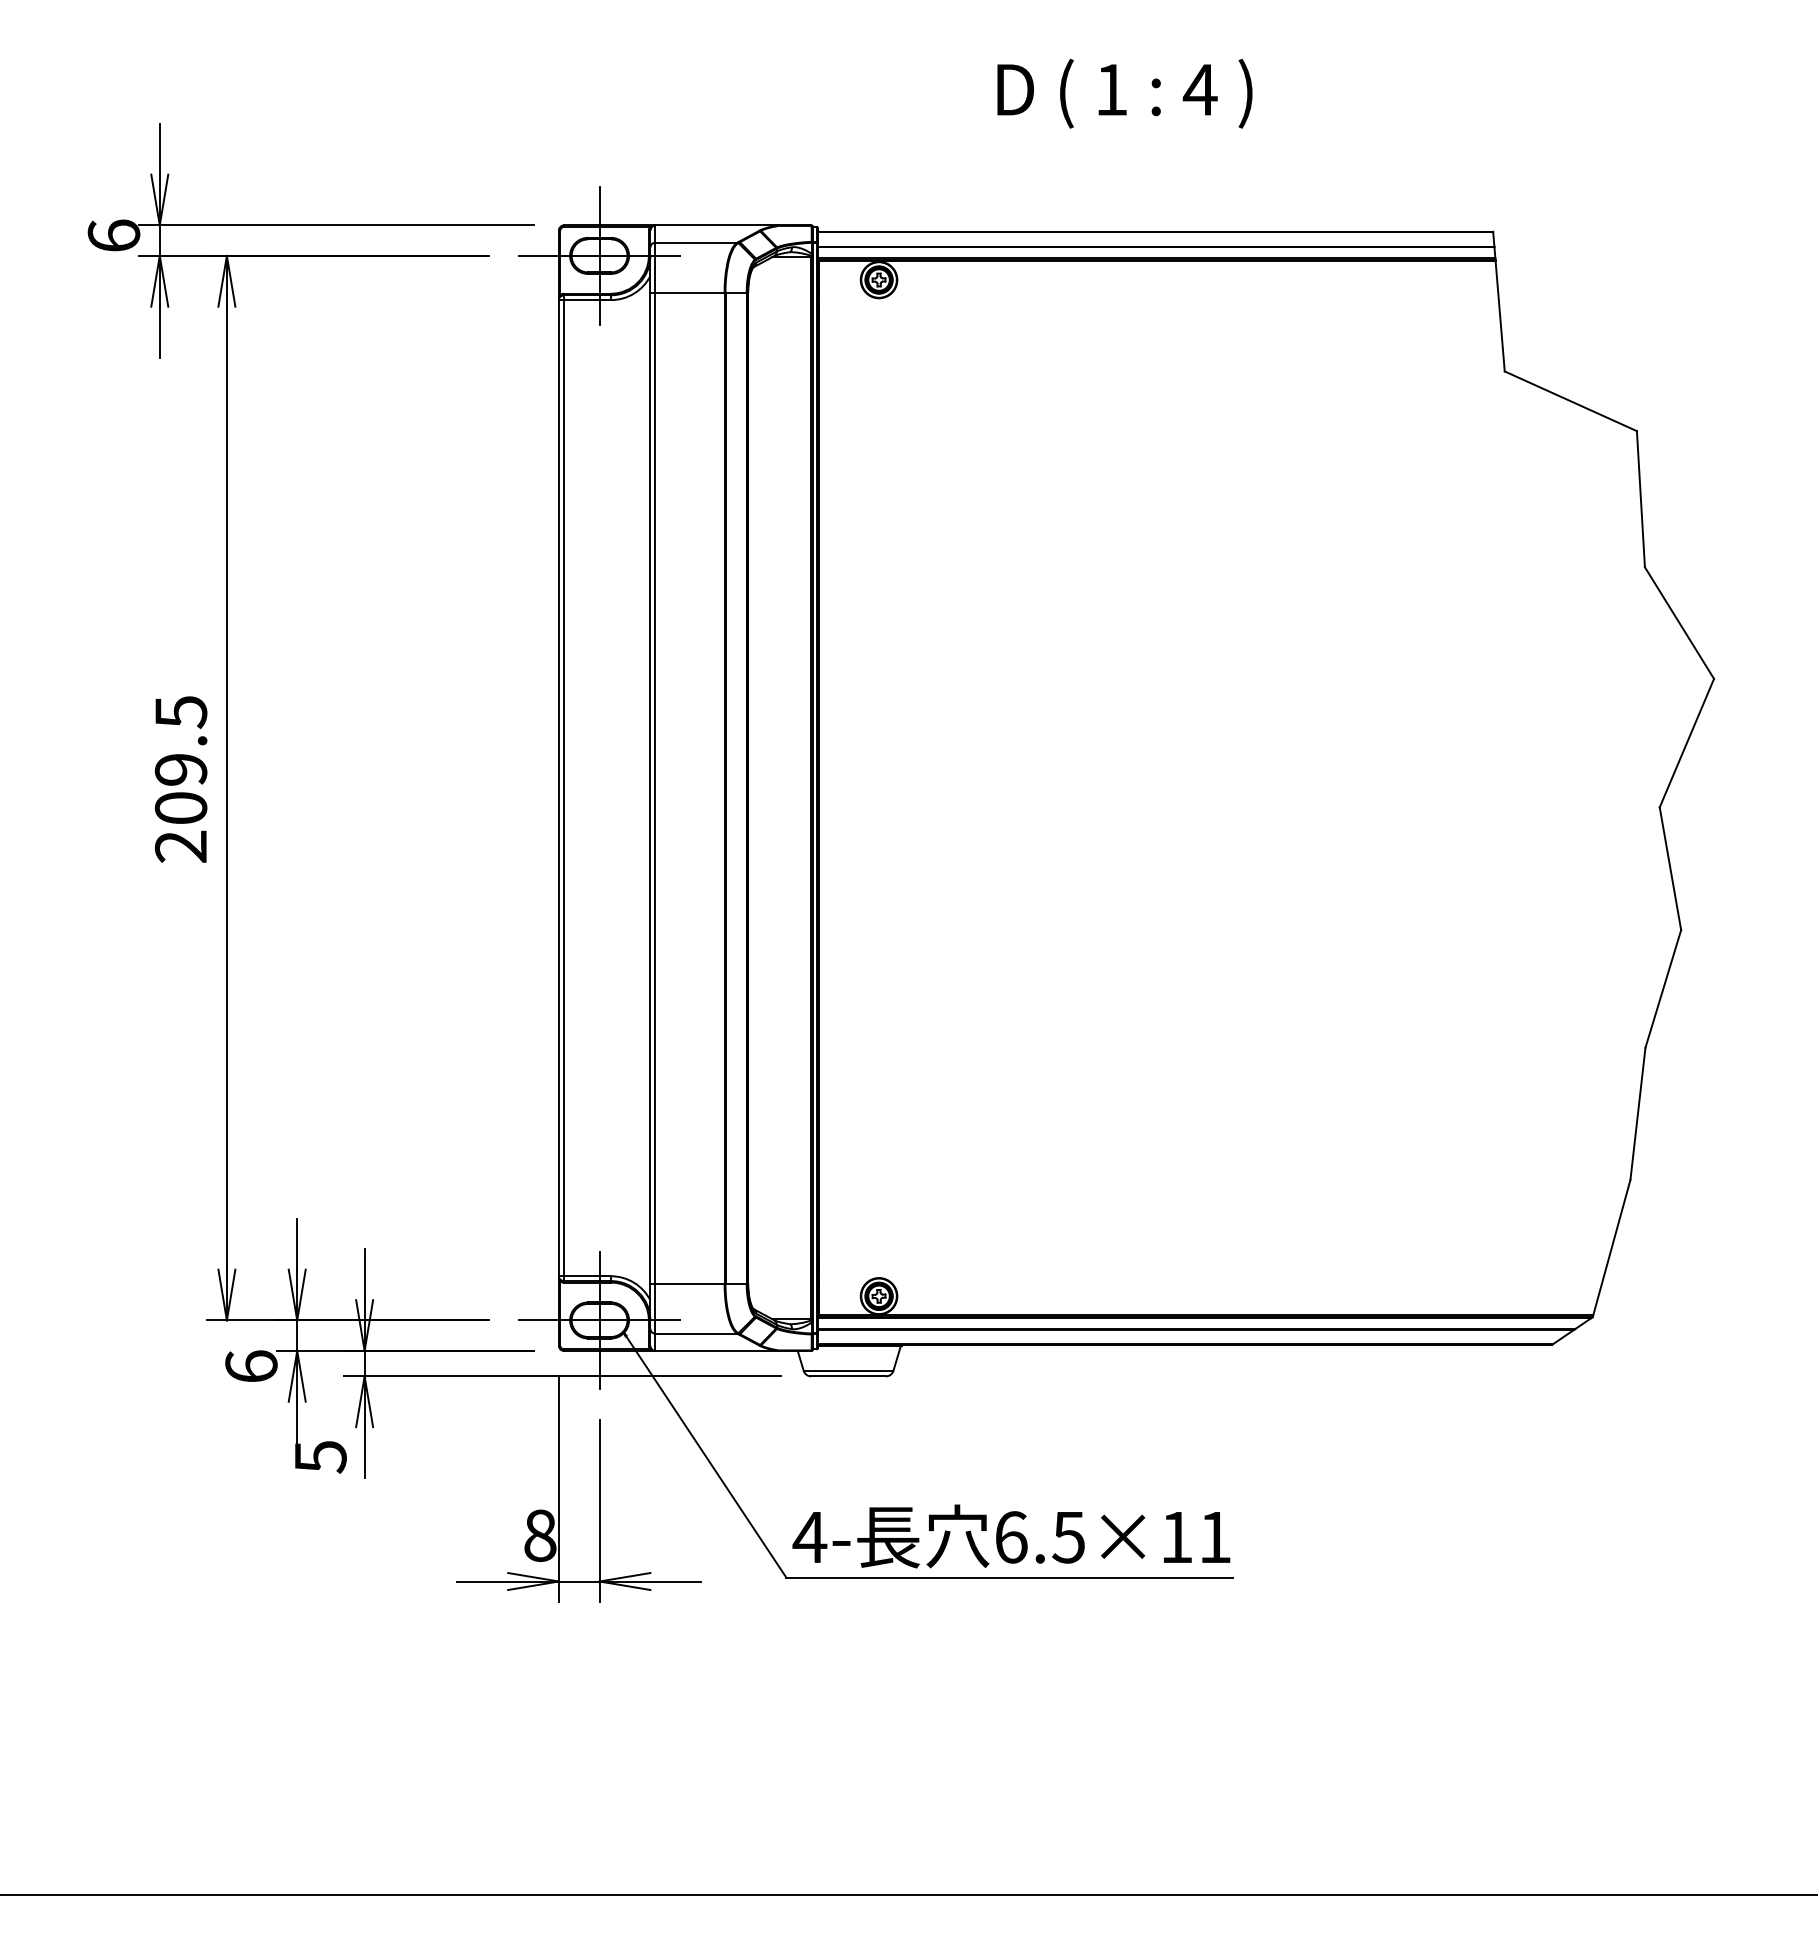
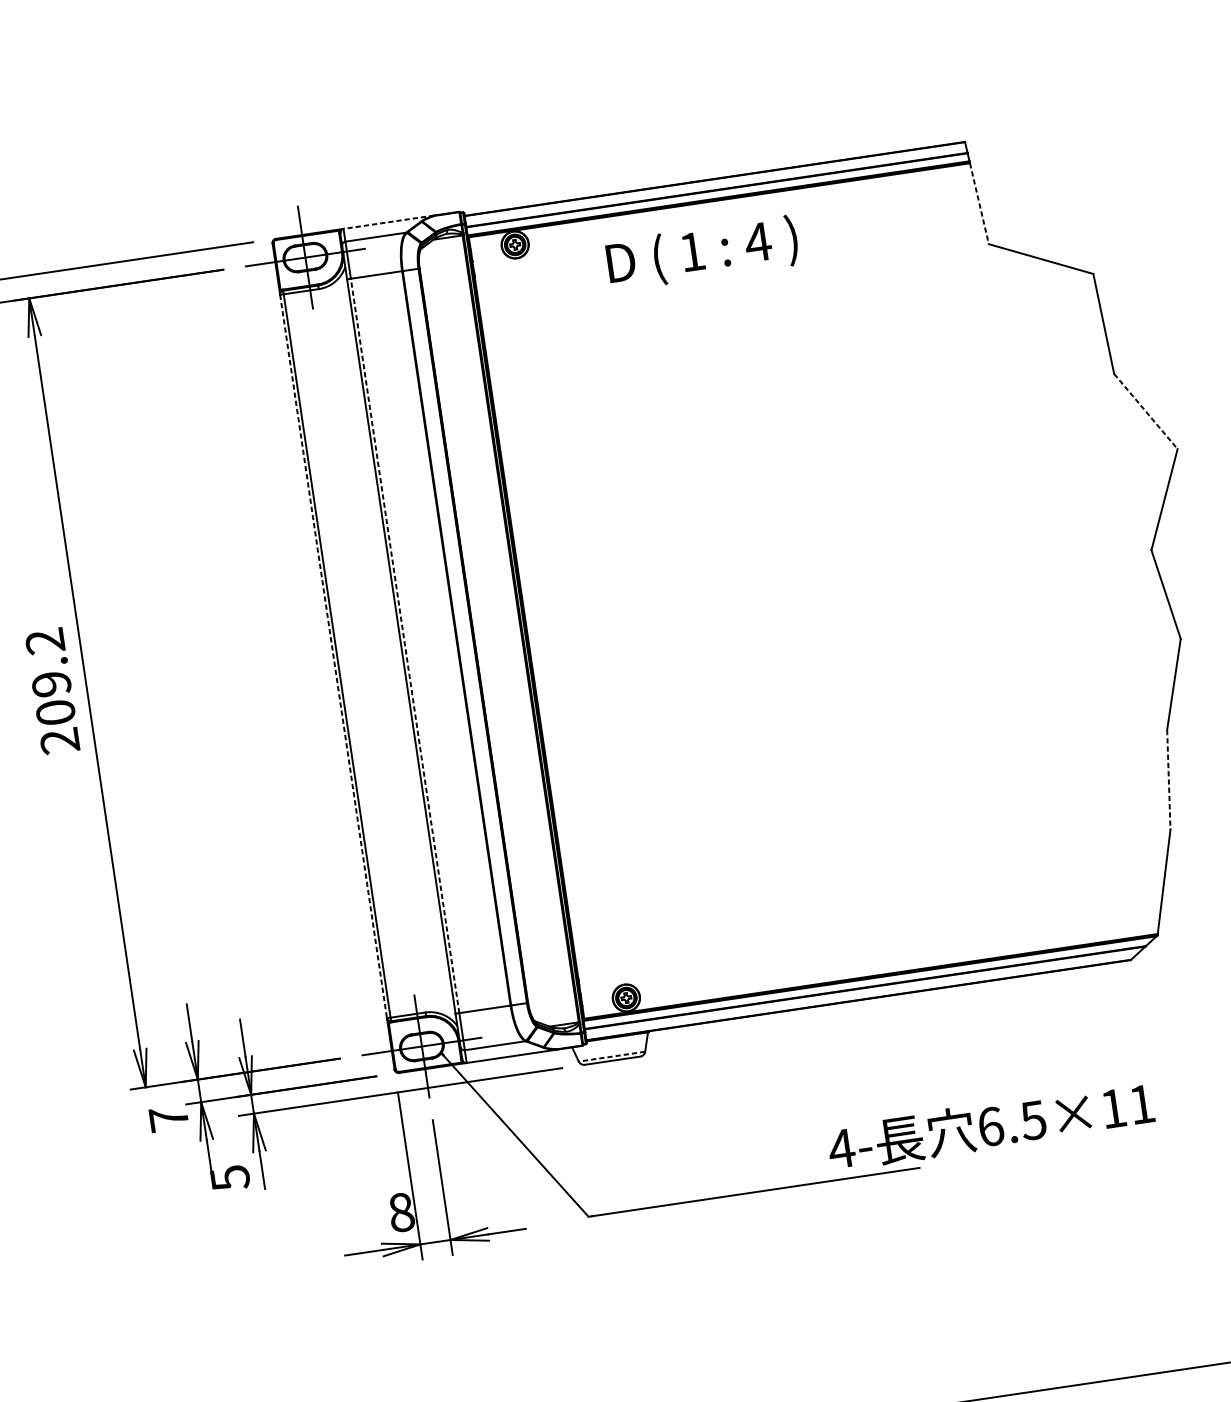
text: (1124, 93) -> (702, 253), moved
line: (716, 225) -> (388, 222), solid -> dashed
line: (1500, 316) -> (979, 203), solid -> dashed
line: (1679, 623) -> (1145, 411), solid -> dashed
text: (180, 712) -> (44, 641), 209.5 -> 209.2
line: (655, 787) -> (405, 645), solid -> dashed
line: (558, 788) -> (333, 656), solid -> dashed
line: (1637, 1113) -> (1168, 779), solid -> dashed
text: (251, 1366) -> (169, 1118), 6 -> 7
line: (848, 1370) -> (611, 1056), solid -> dashed
text: (1011, 1536) -> (990, 1126), moved

